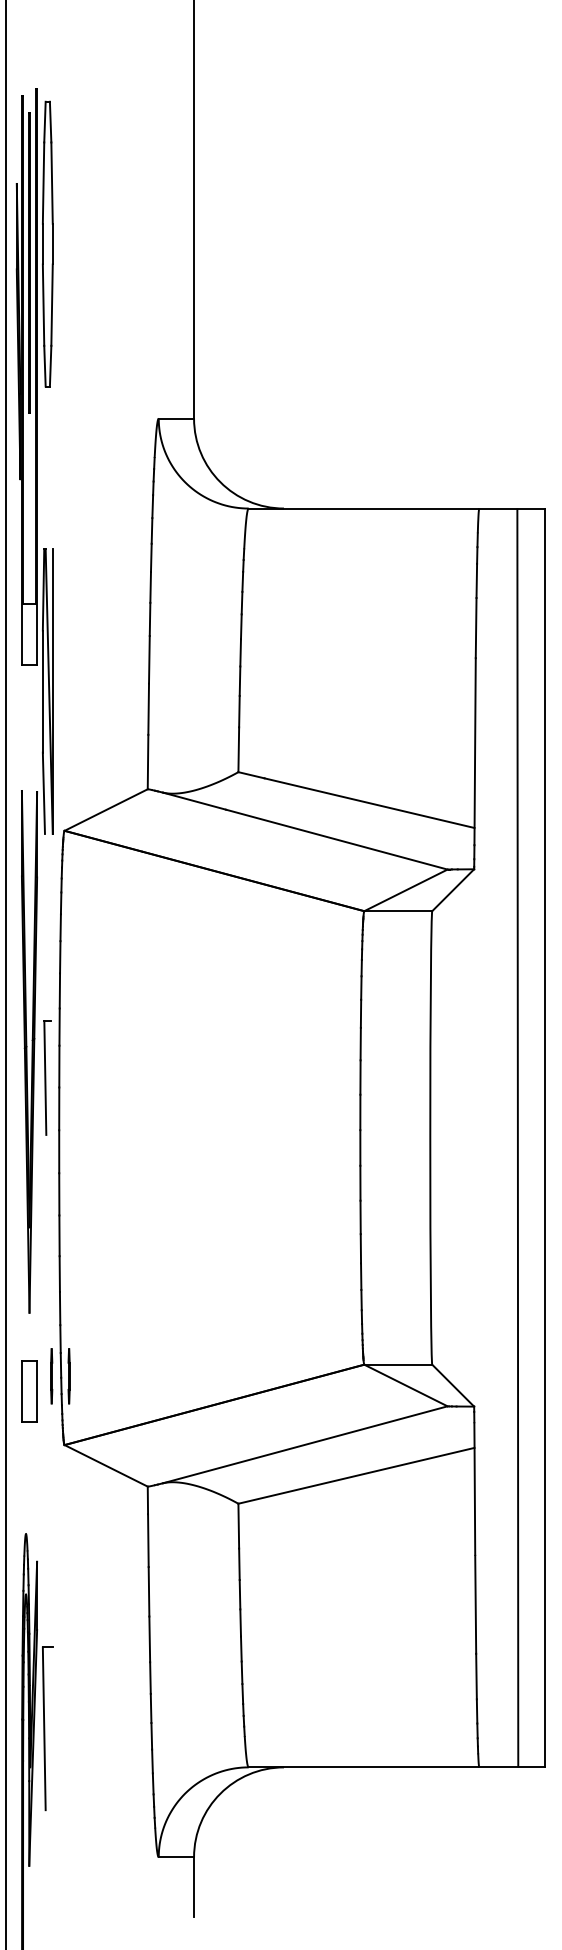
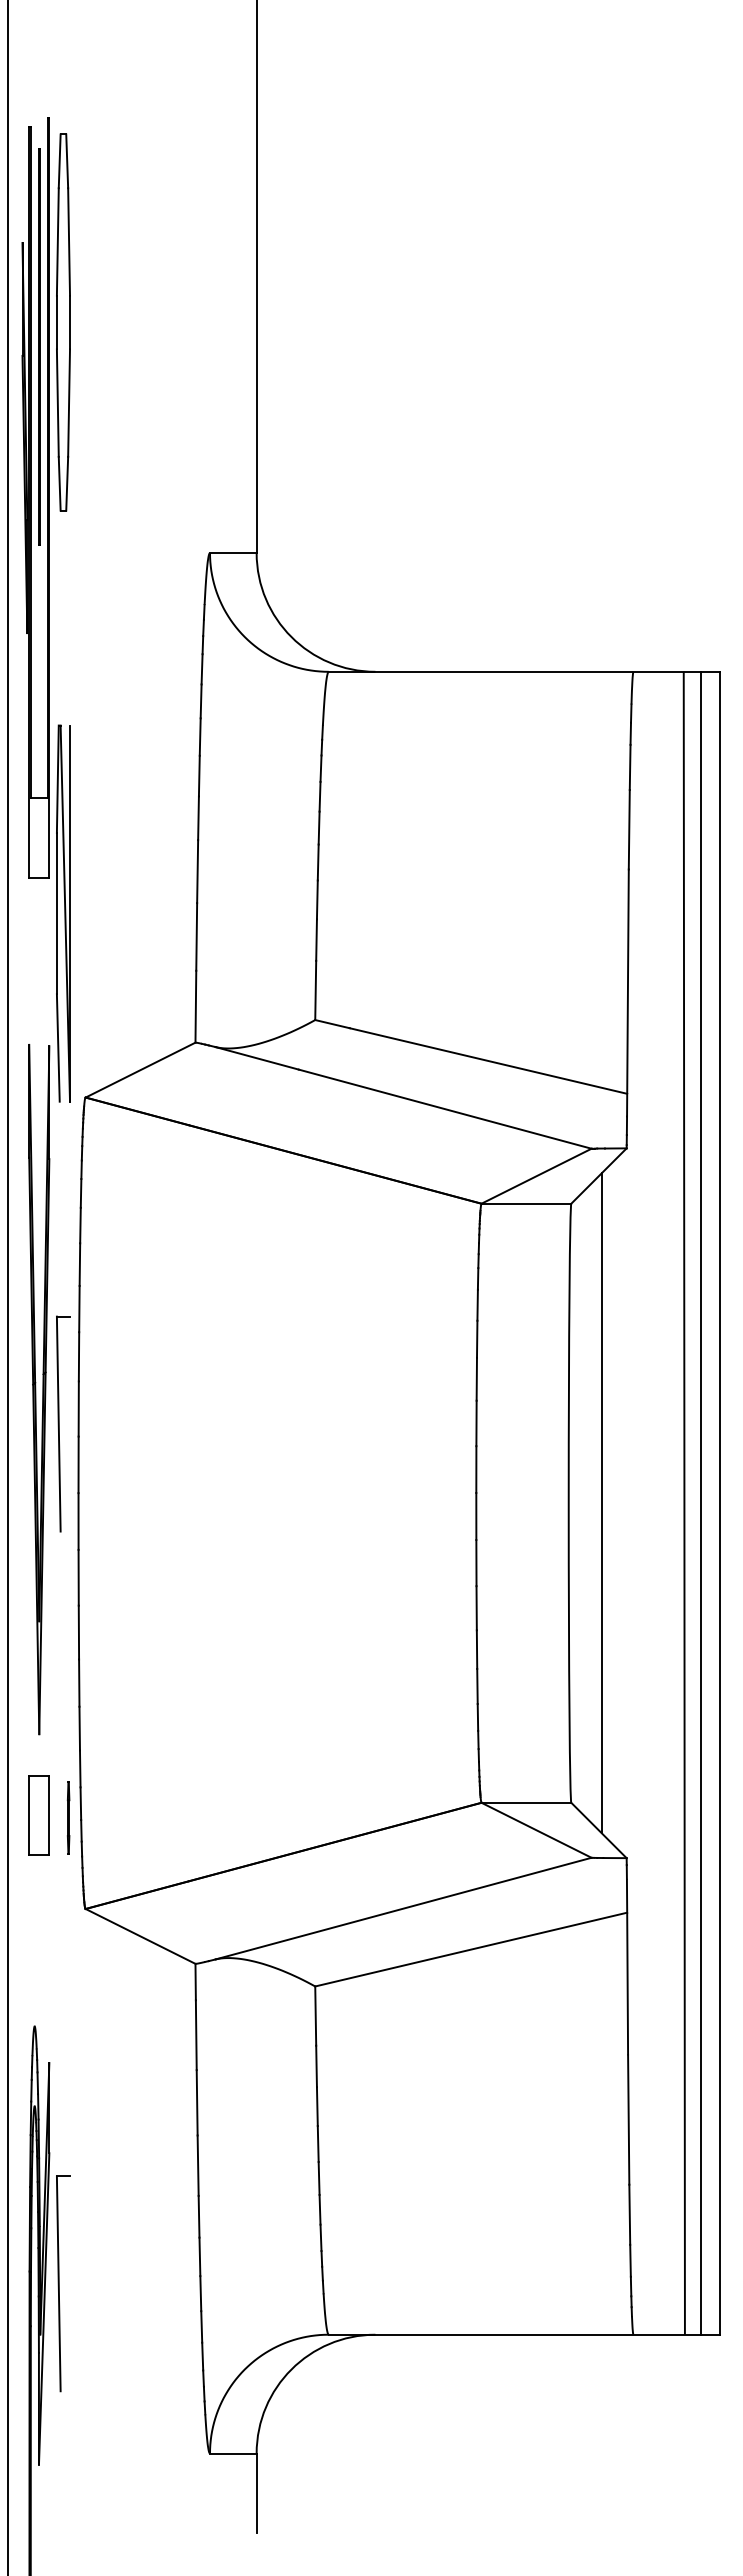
part: (47, 1077) -> (63, 1423), size x1.43
line: (530, 1137) -> (700, 1502), added
line: (455, 1138) -> (601, 1503), added
line: (69, 1375) -> (91, 1817), removed
part: (28, 1391) -> (38, 1815), moved

